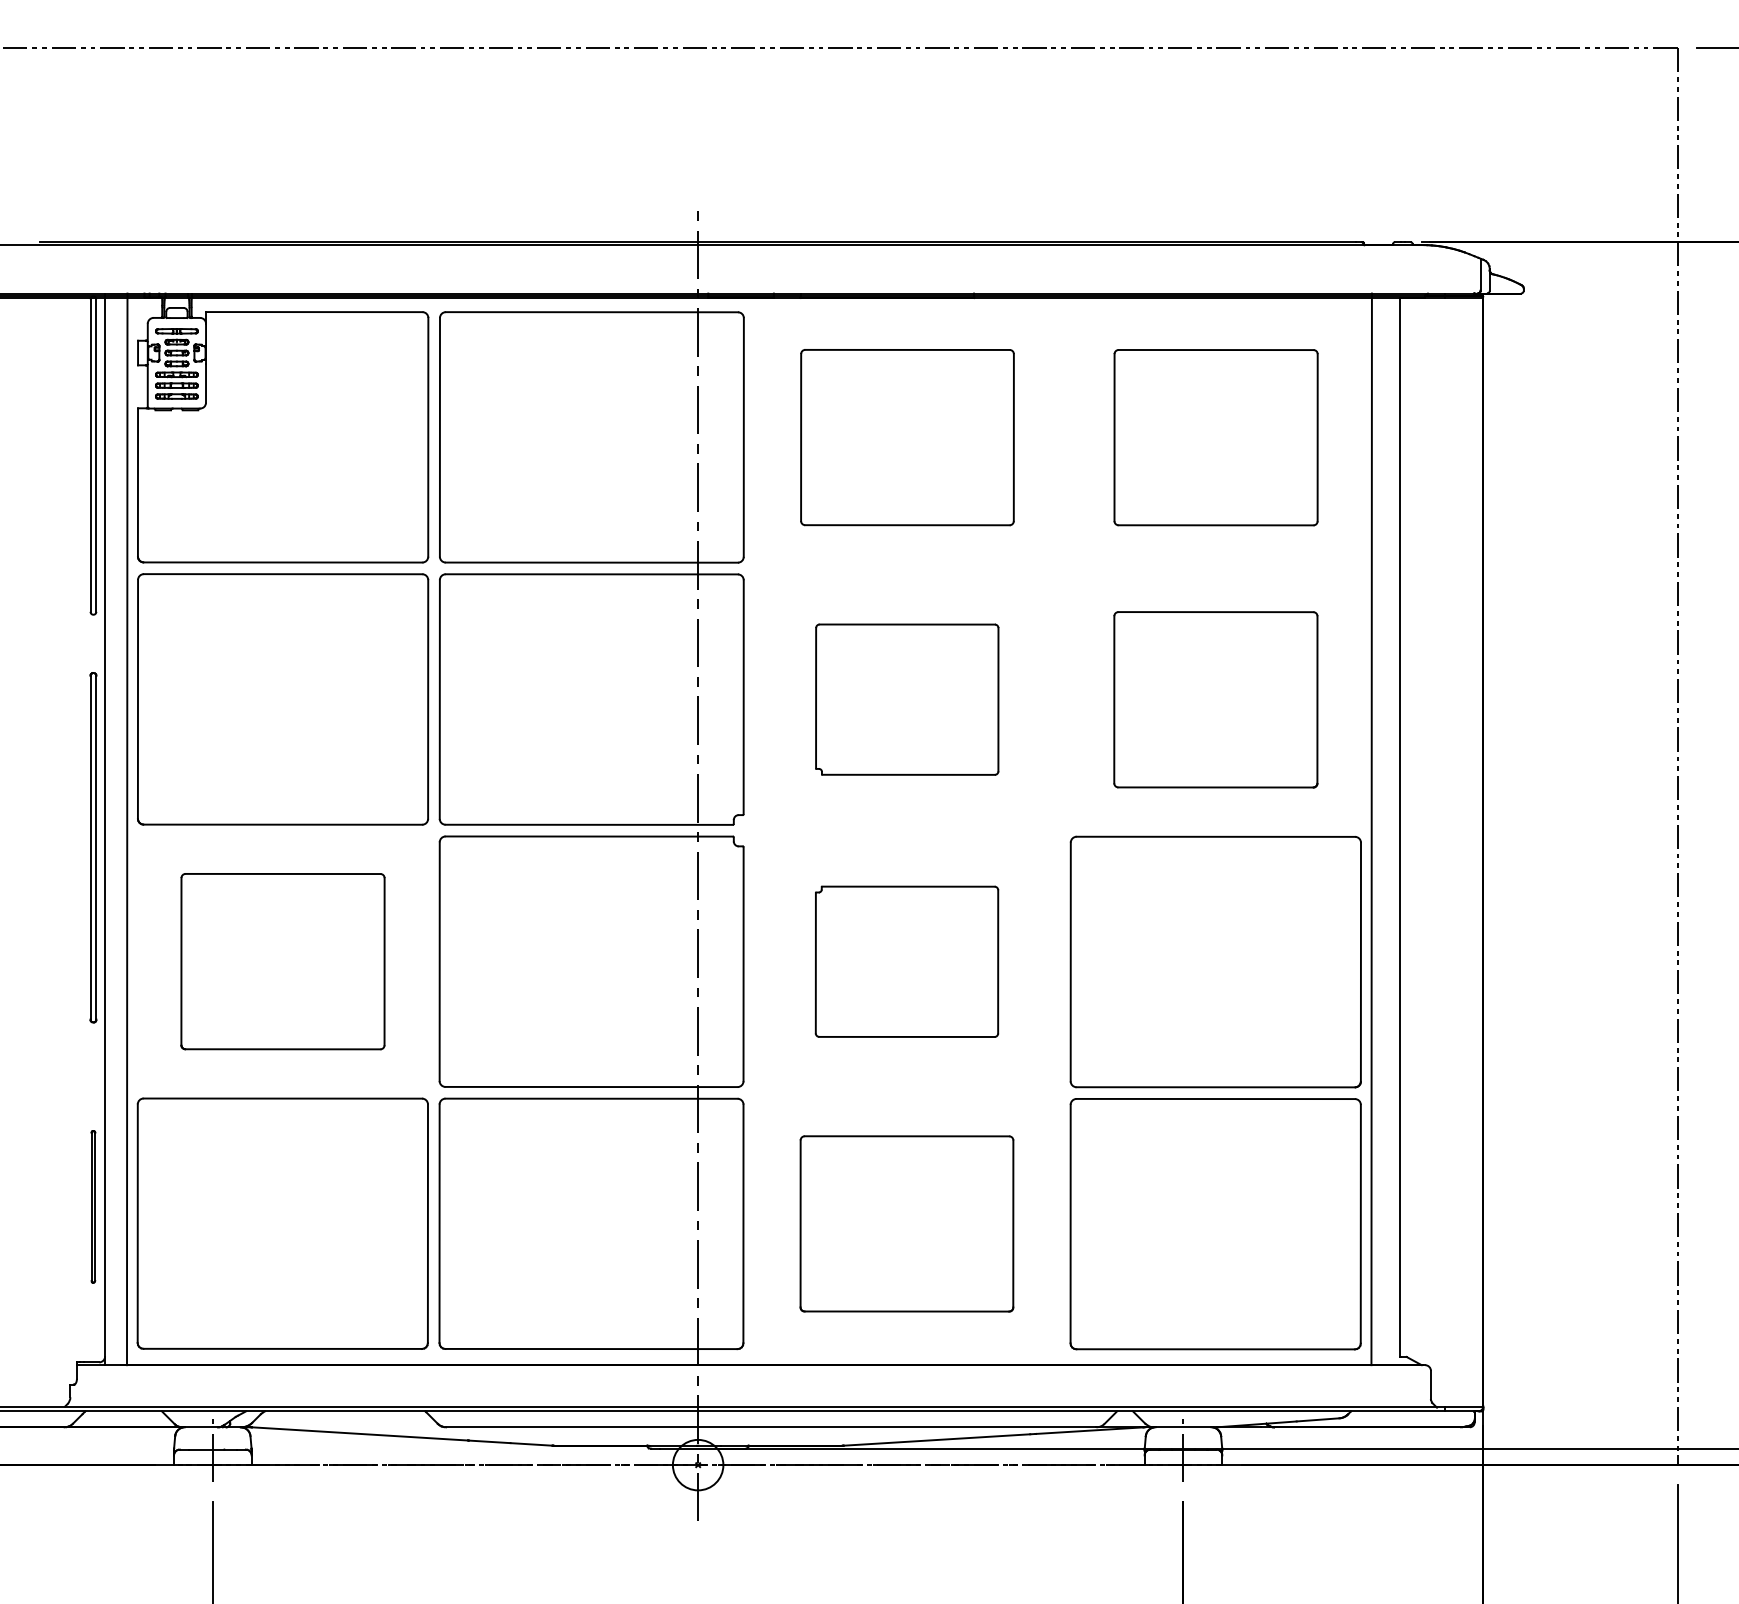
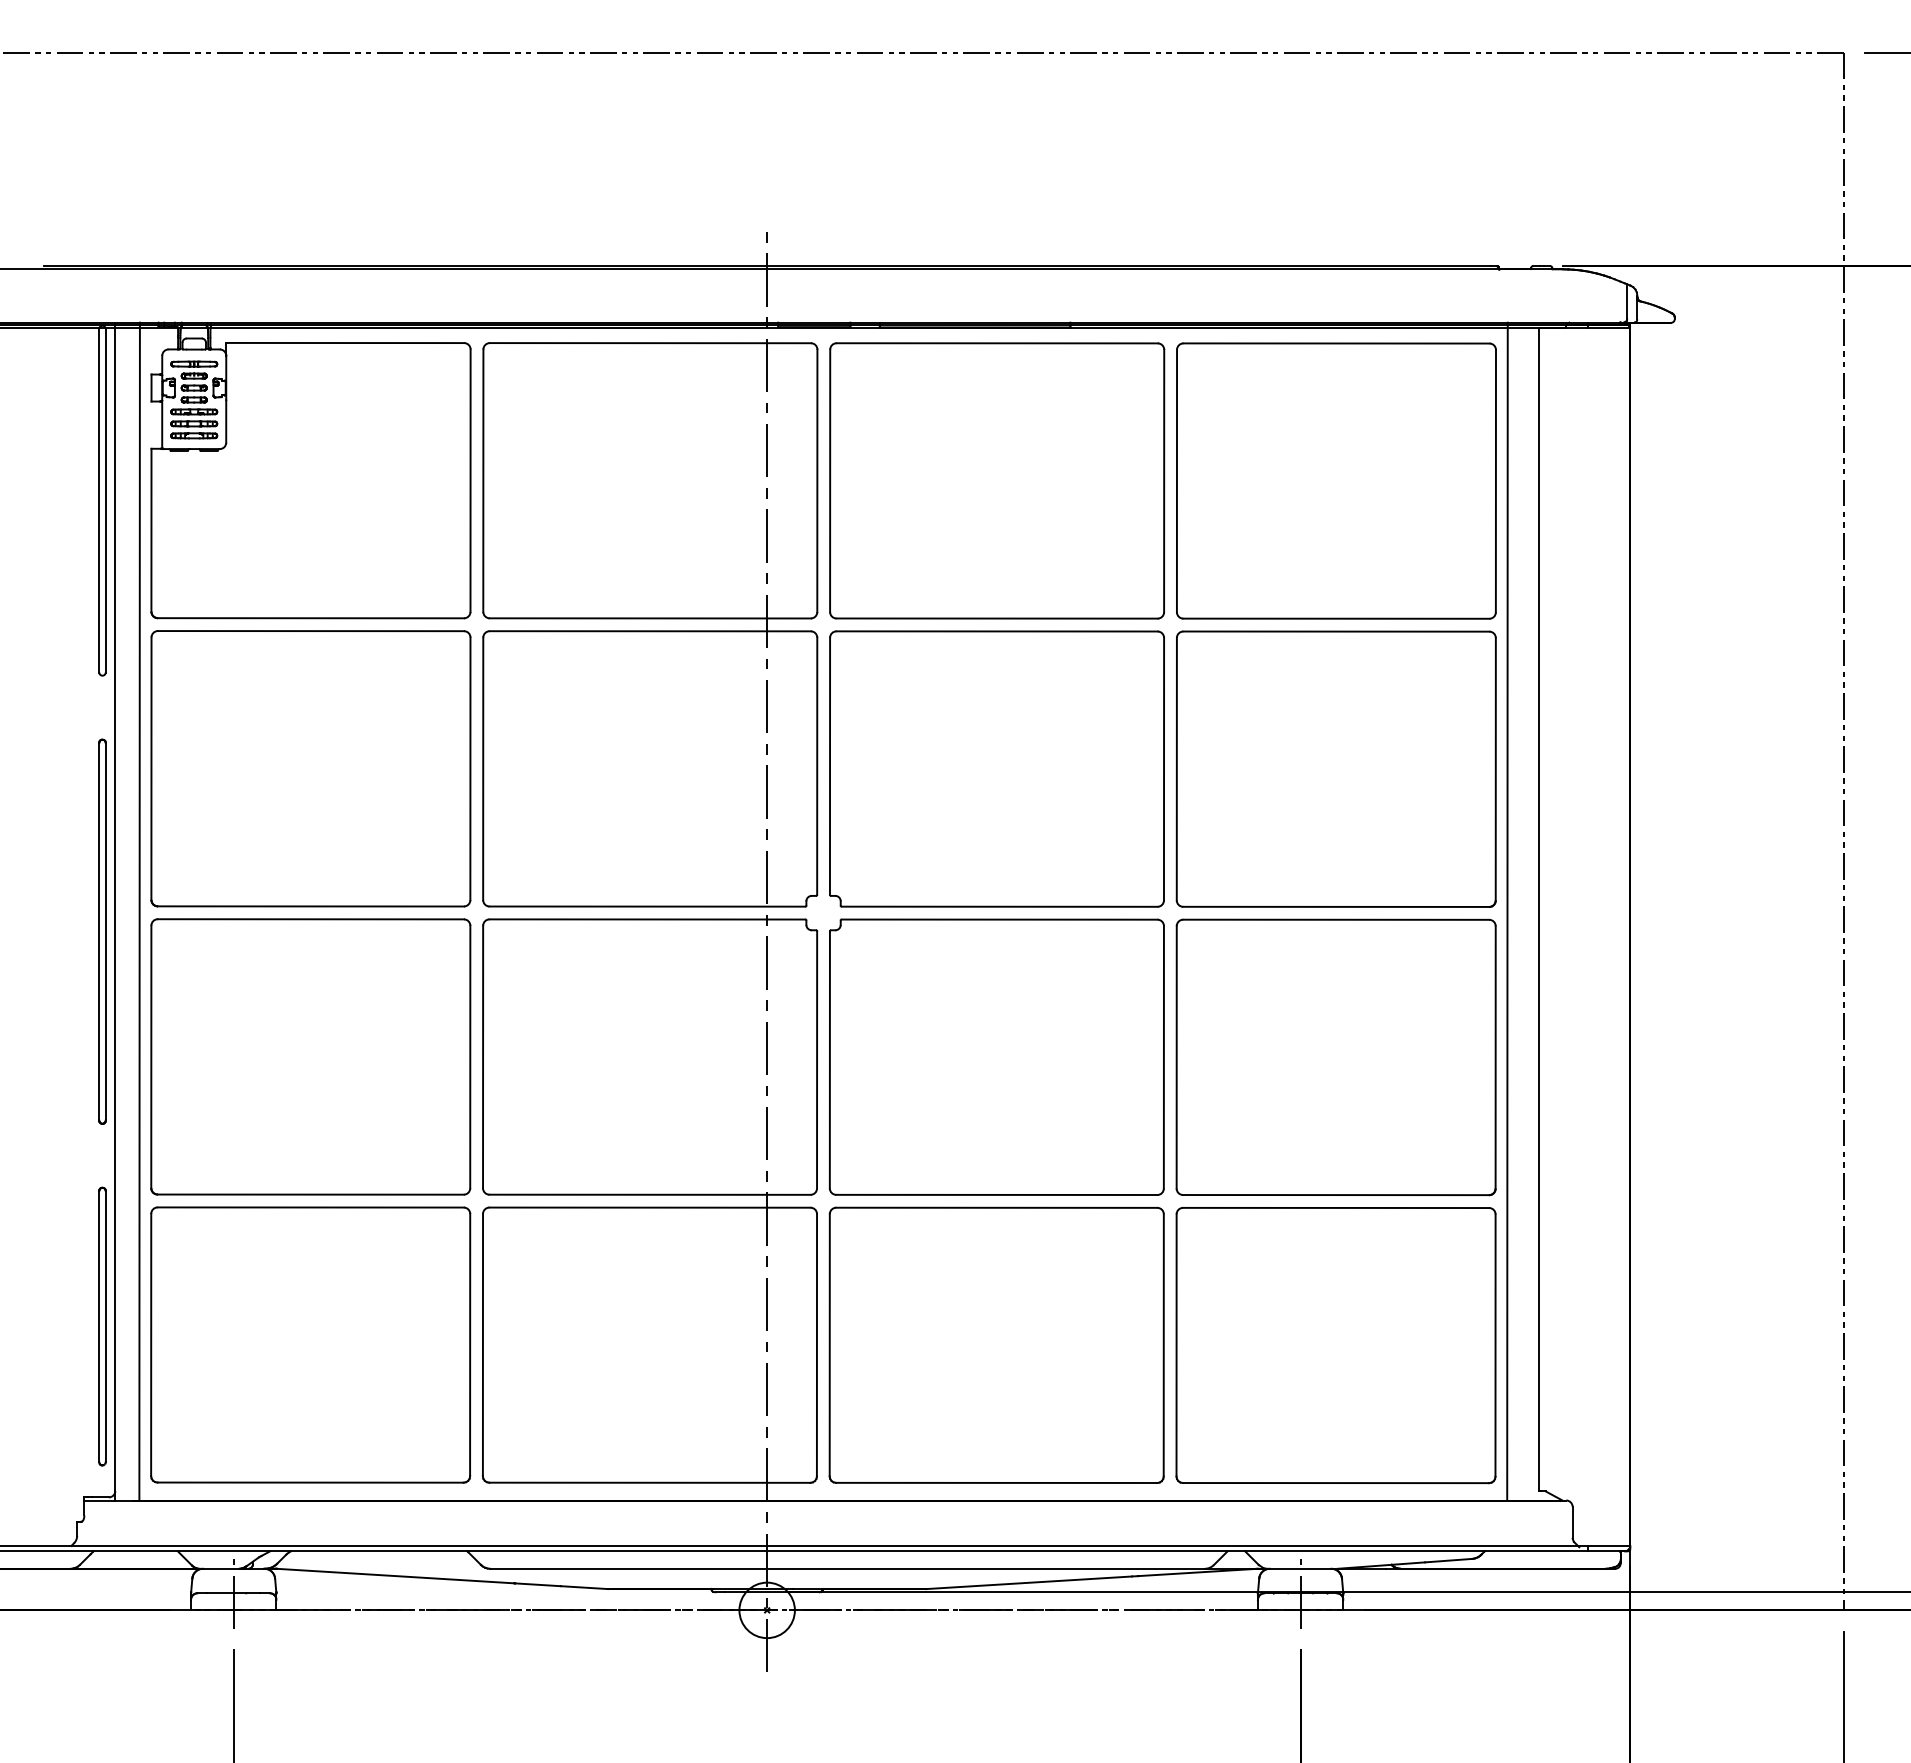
part: (907, 437) -> (997, 480), size x1.43
part: (1216, 437) -> (1336, 480), size x1.43
part: (906, 699) -> (996, 768), size x1.67
part: (1215, 699) -> (1335, 768), size x1.43
part: (282, 961) -> (310, 1056), size x1.43
part: (906, 961) -> (996, 1056), size x1.67
part: (93, 1206) -> (102, 1326), size x1.67
part: (906, 1223) -> (996, 1344), size x1.43

